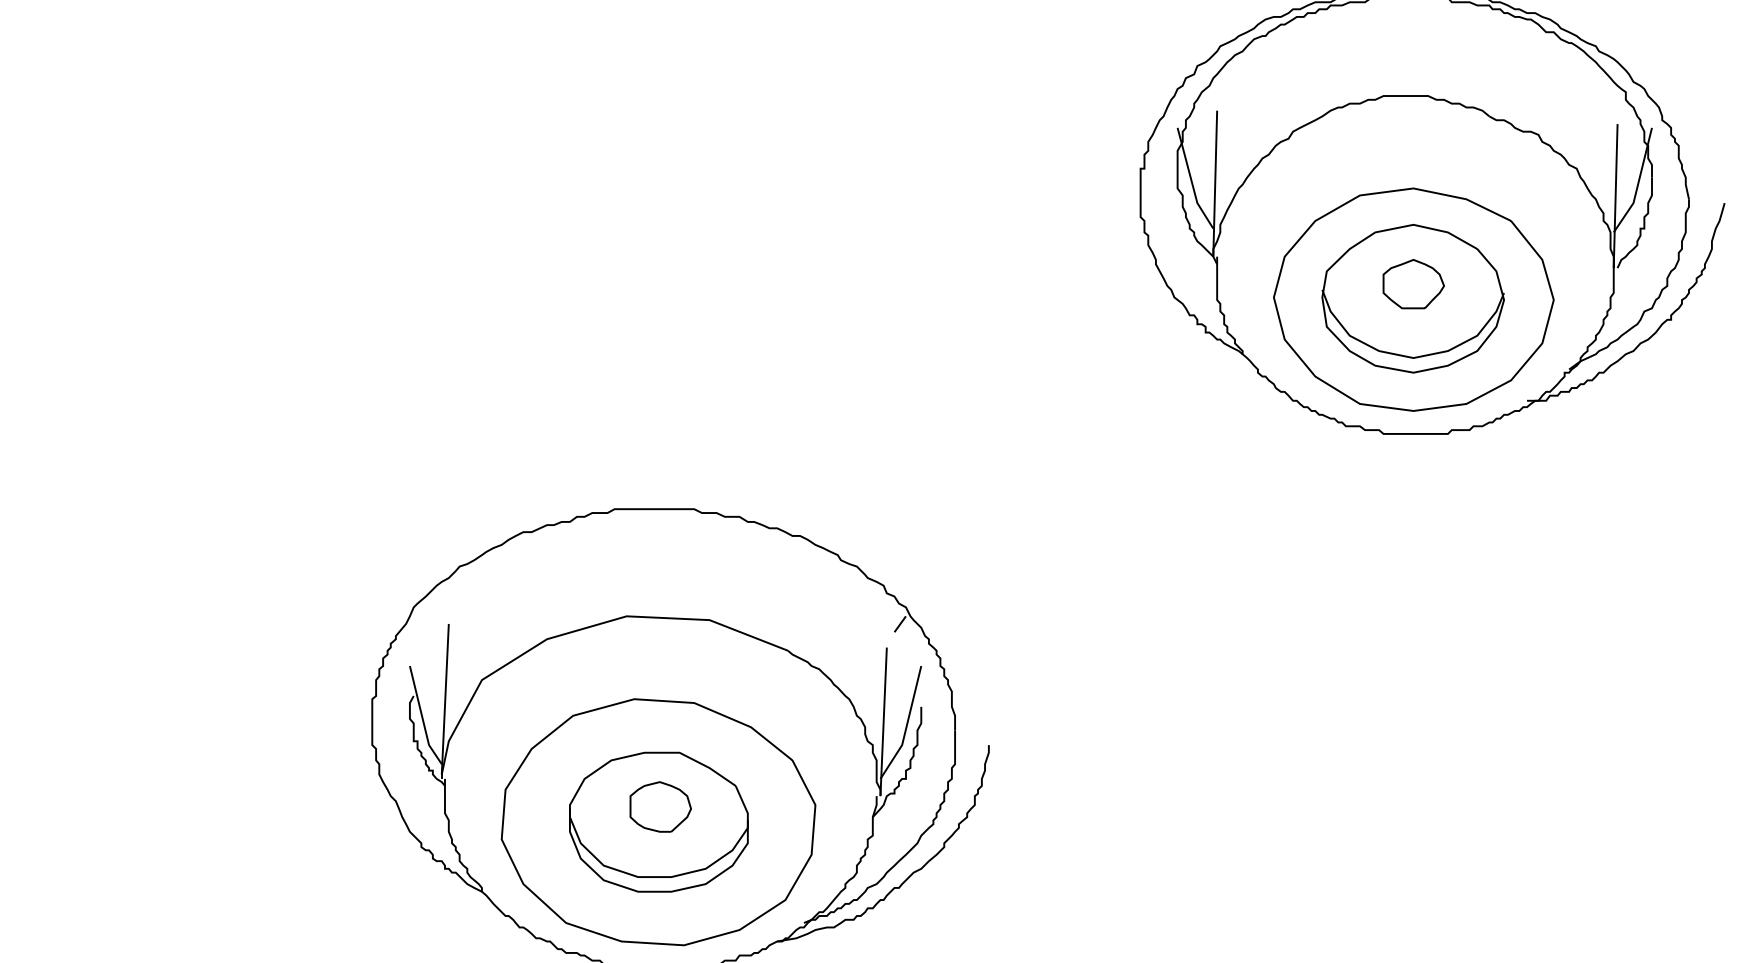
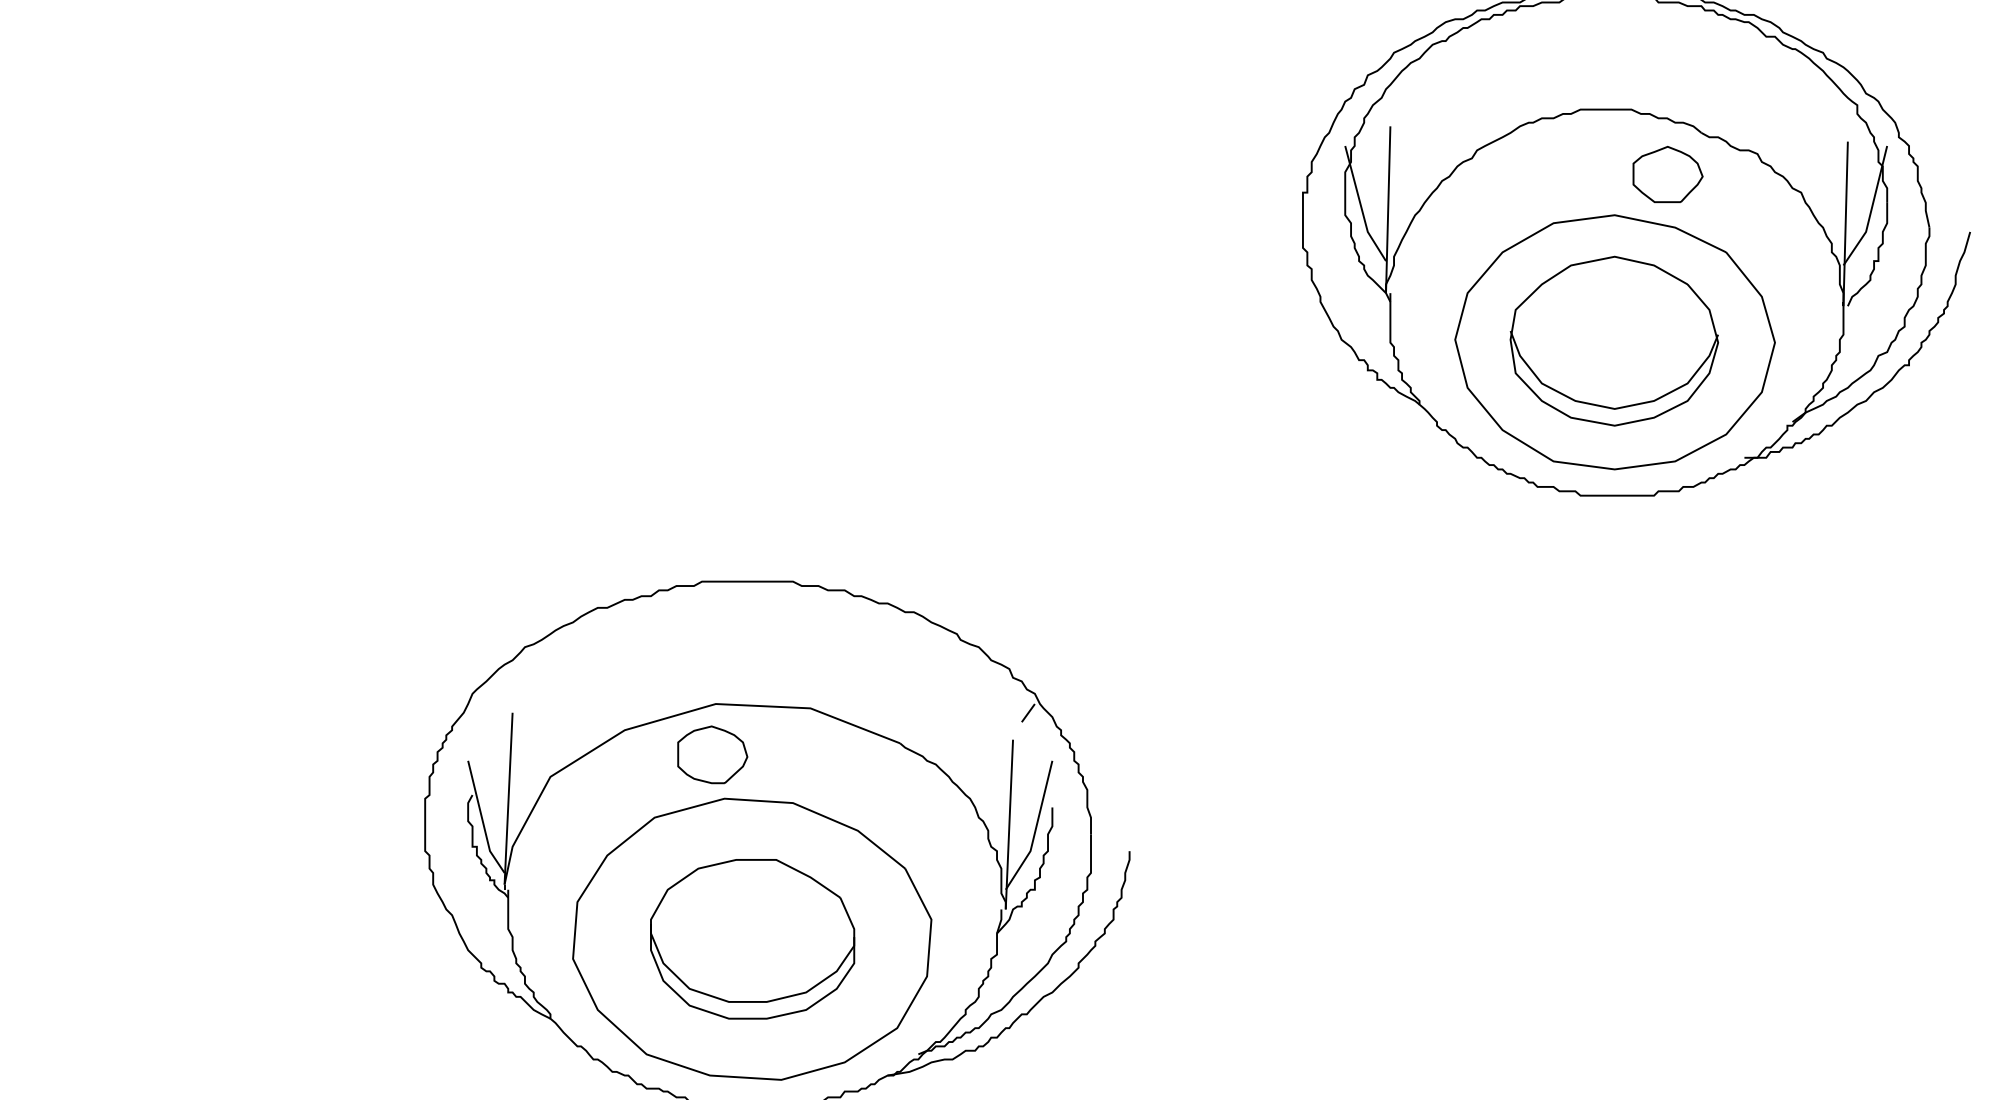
part: (1413, 284) -> (1667, 174), moved
part: (660, 806) -> (712, 754), moved

